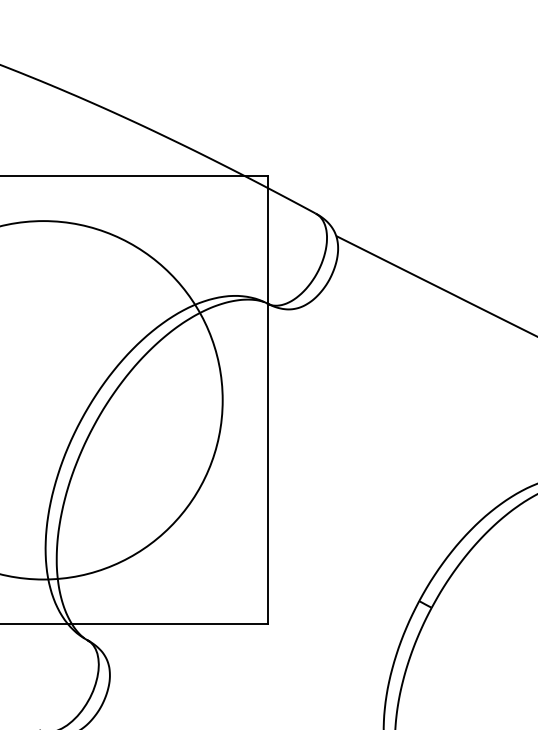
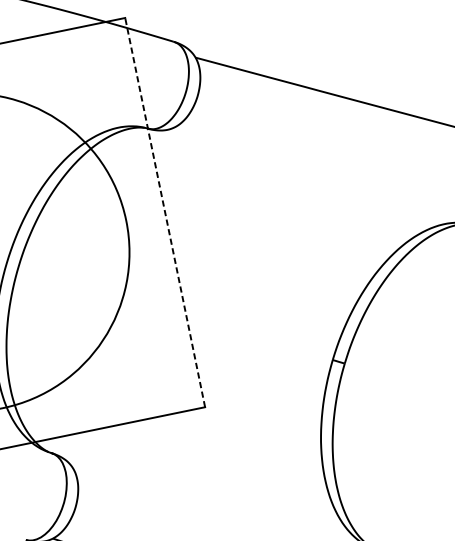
line: (267, 399) -> (165, 211), solid -> dashed

